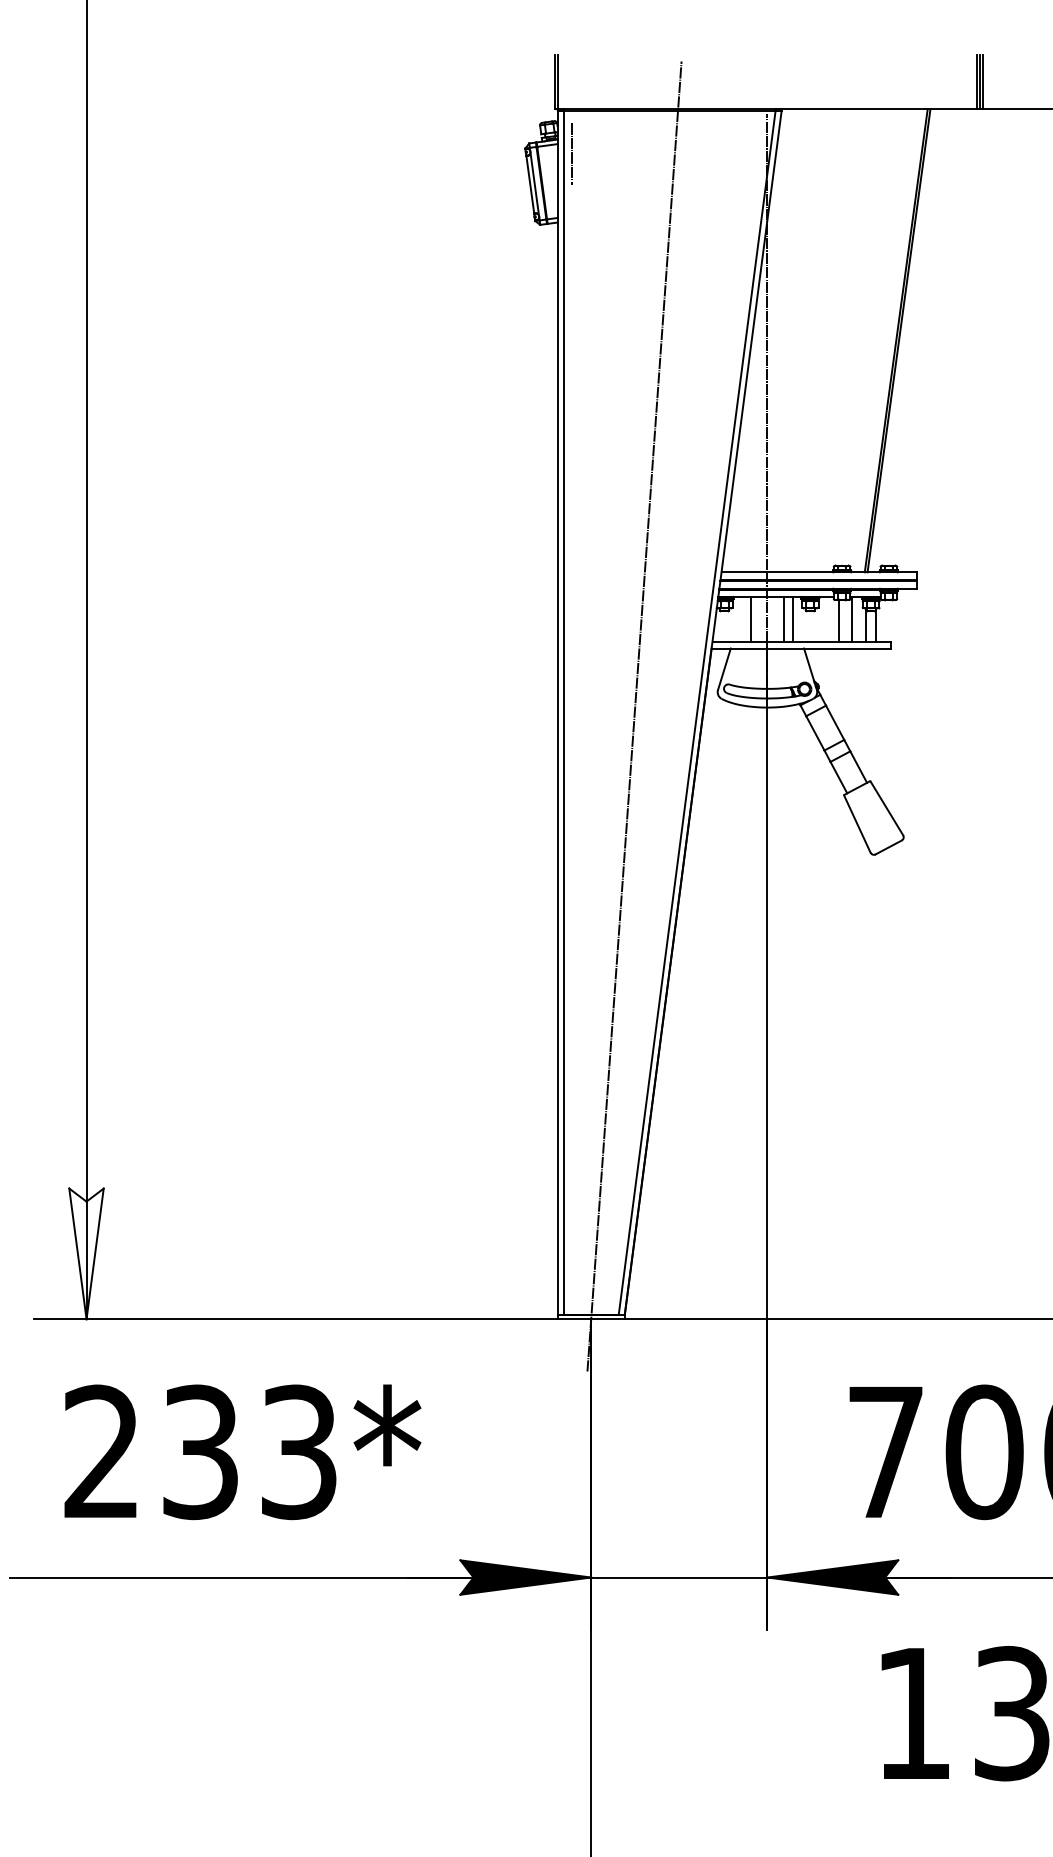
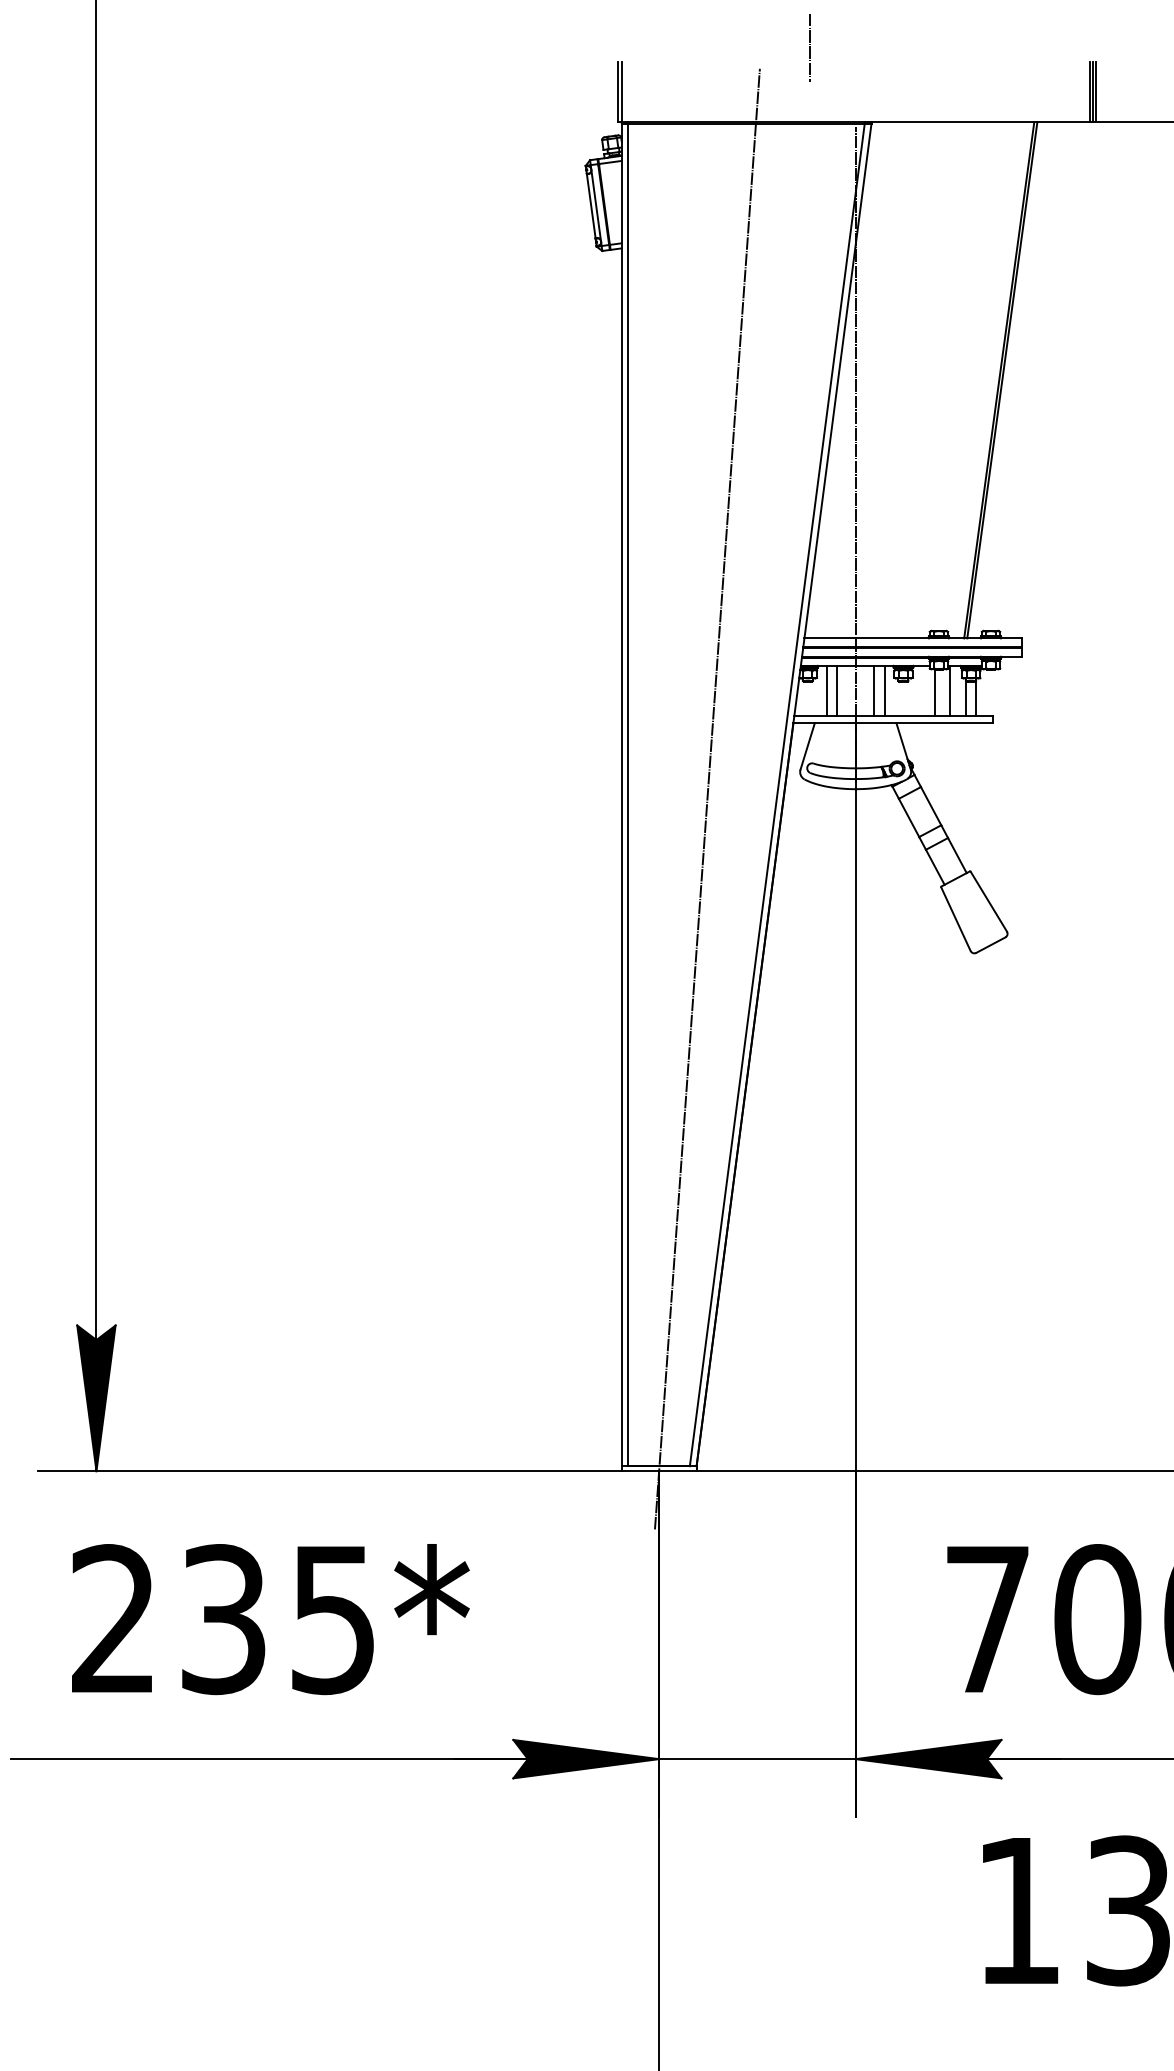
line: (571, 153) -> (809, 47), moved
line: (742, 619) -> (827, 690), added
fill: (86, 1254) -> (96, 1398), added
text: (299, 1452) -> (333, 1619), 233* -> 235*

